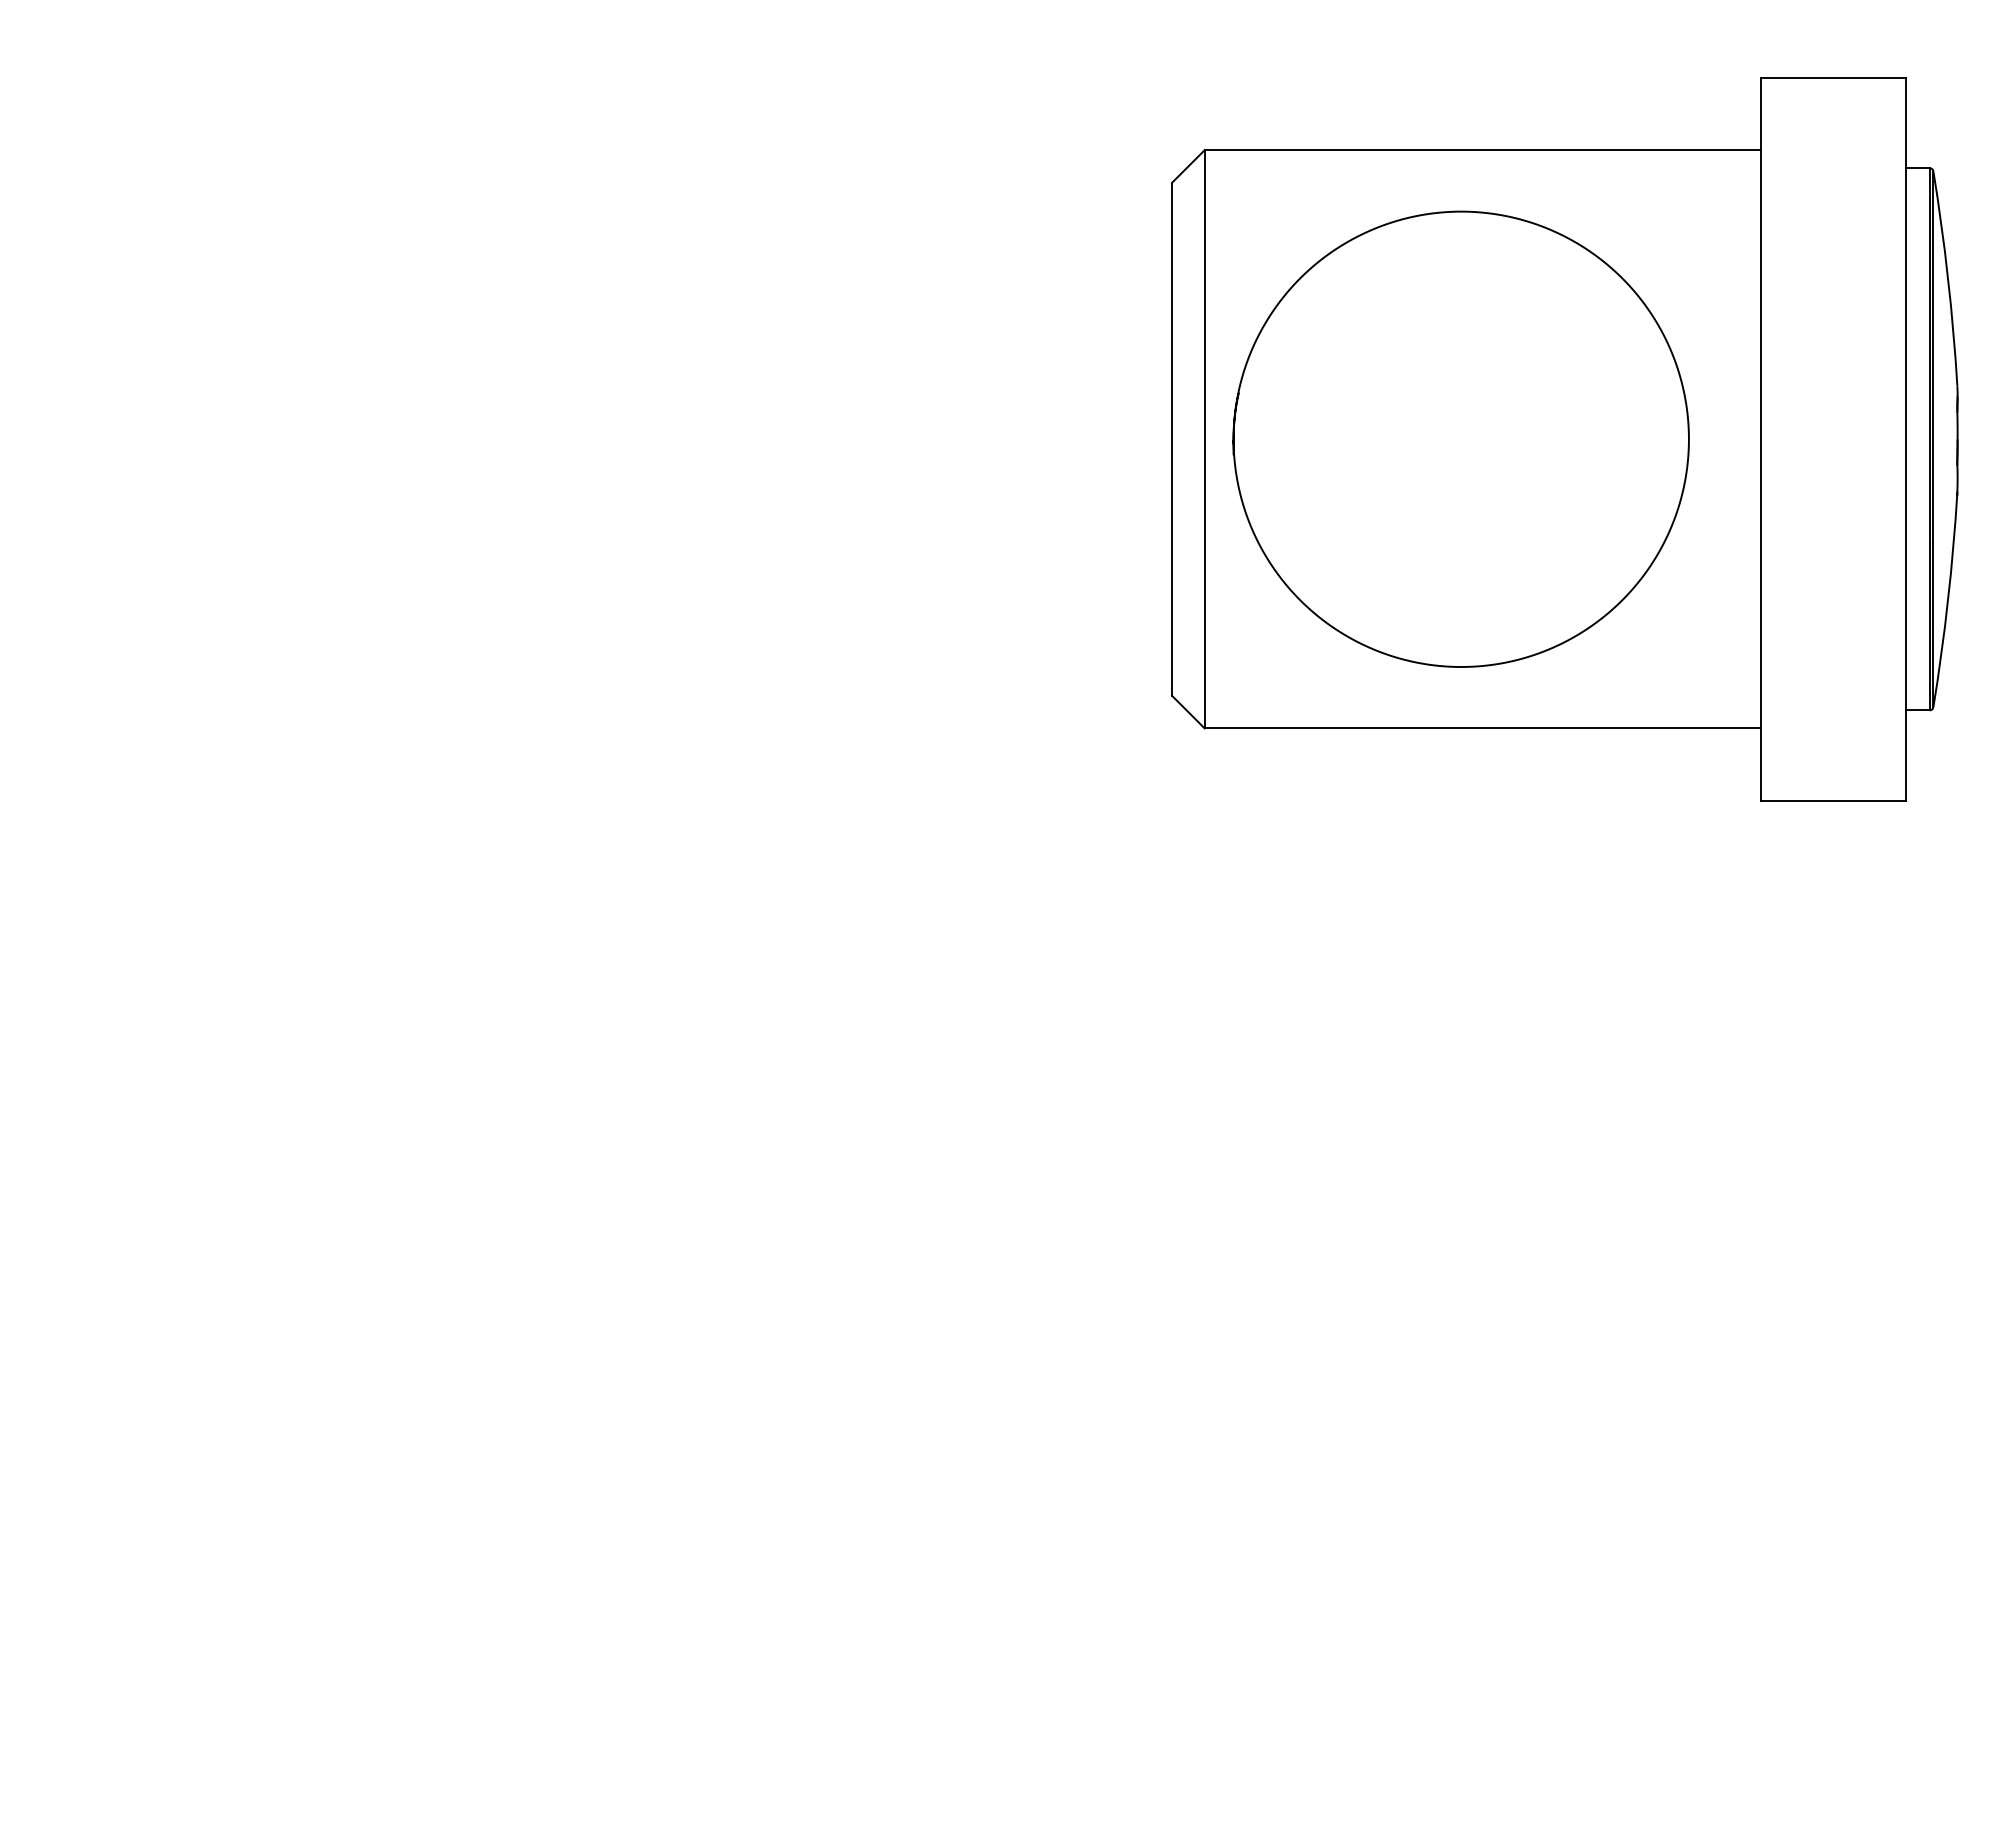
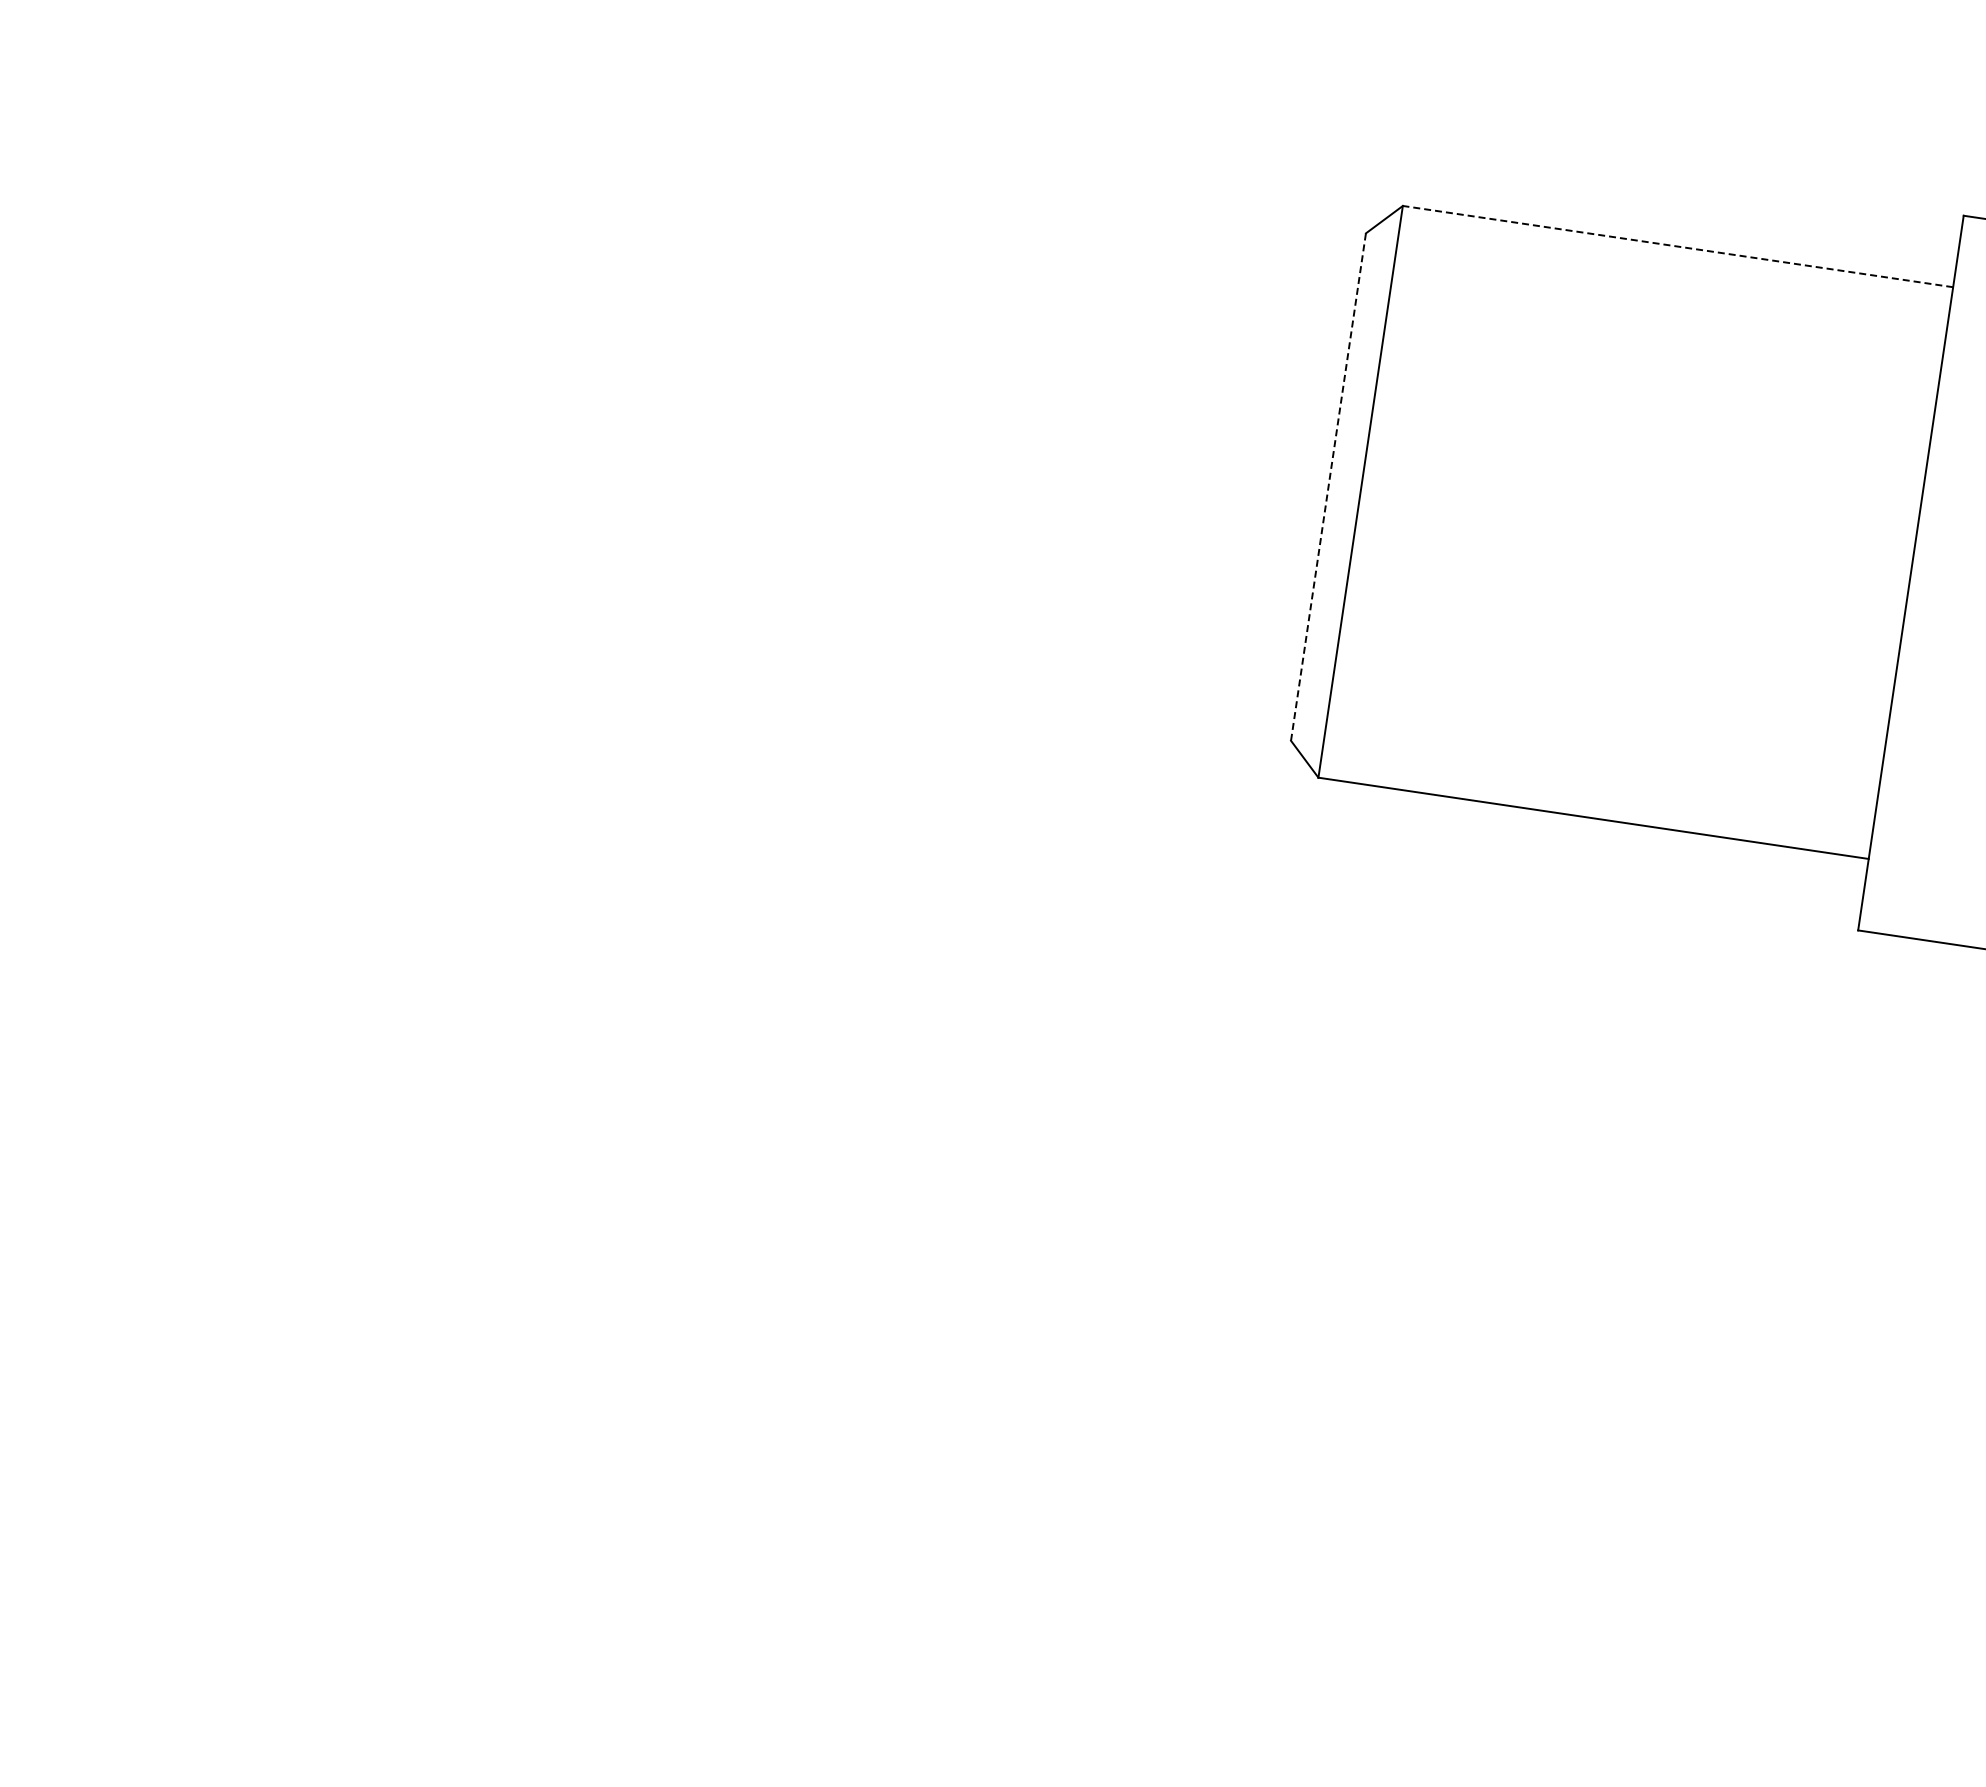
line: (1482, 150) -> (1677, 246), solid -> dashed
curve: (1239, 395) -> (1401, 453), removed
line: (1172, 439) -> (1328, 487), solid -> dashed

